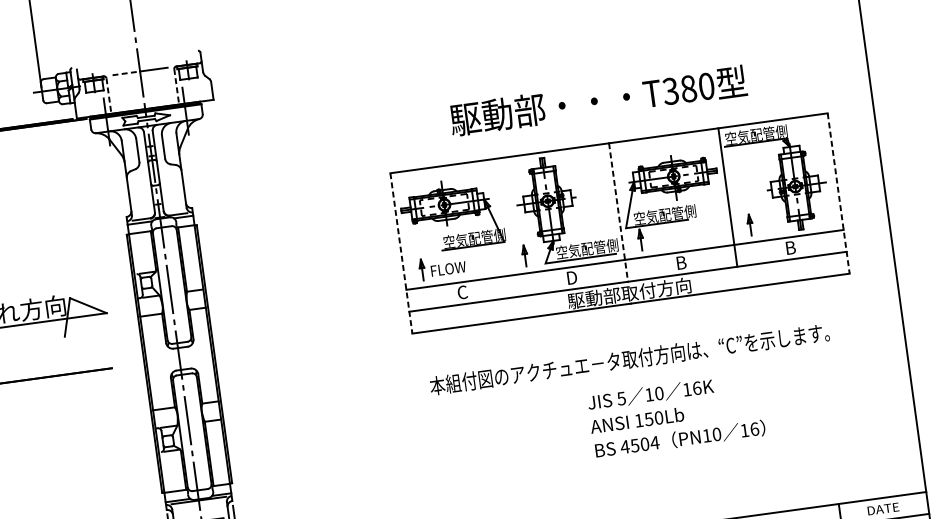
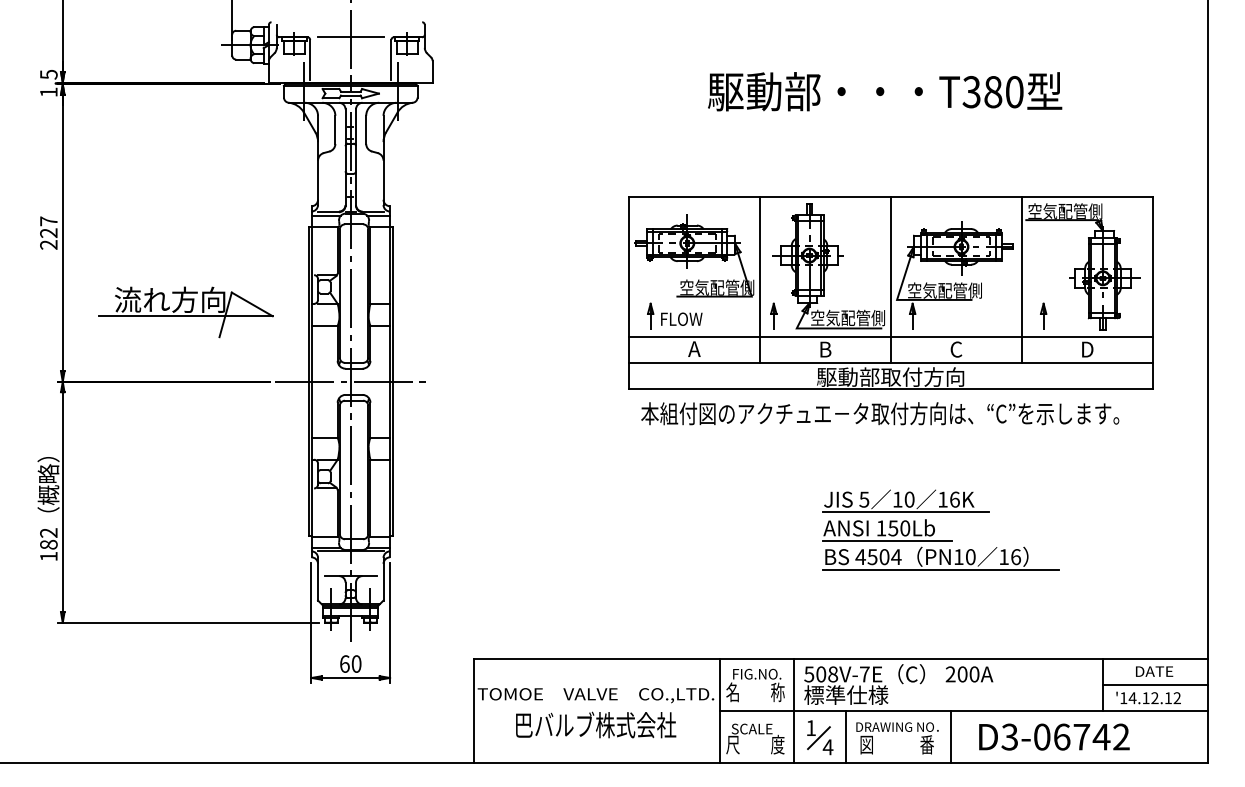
line: (126, 73) -> (334, 37), dashed -> solid
line: (176, 86) -> (391, 60), dashed -> solid
line: (109, 95) -> (310, 60), dashed -> solid
text: (598, 100) -> (885, 91), moved
line: (838, 193) -> (1152, 293), dashed -> solid
line: (618, 212) -> (890, 280), dashed -> solid
line: (509, 227) -> (759, 280), added
text: (790, 247) -> (1087, 349), B -> D
line: (401, 253) -> (628, 293), dashed -> solid
text: (681, 262) -> (956, 349), B -> C
text: (571, 277) -> (825, 349), D -> B
text: (462, 292) -> (694, 349), C -> A
line: (180, 358) -> (352, 381), added
text: (629, 359) -> (880, 413), moved
line: (657, 404) -> (905, 512), added
line: (645, 430) -> (887, 541), added
line: (693, 448) -> (941, 569), added

